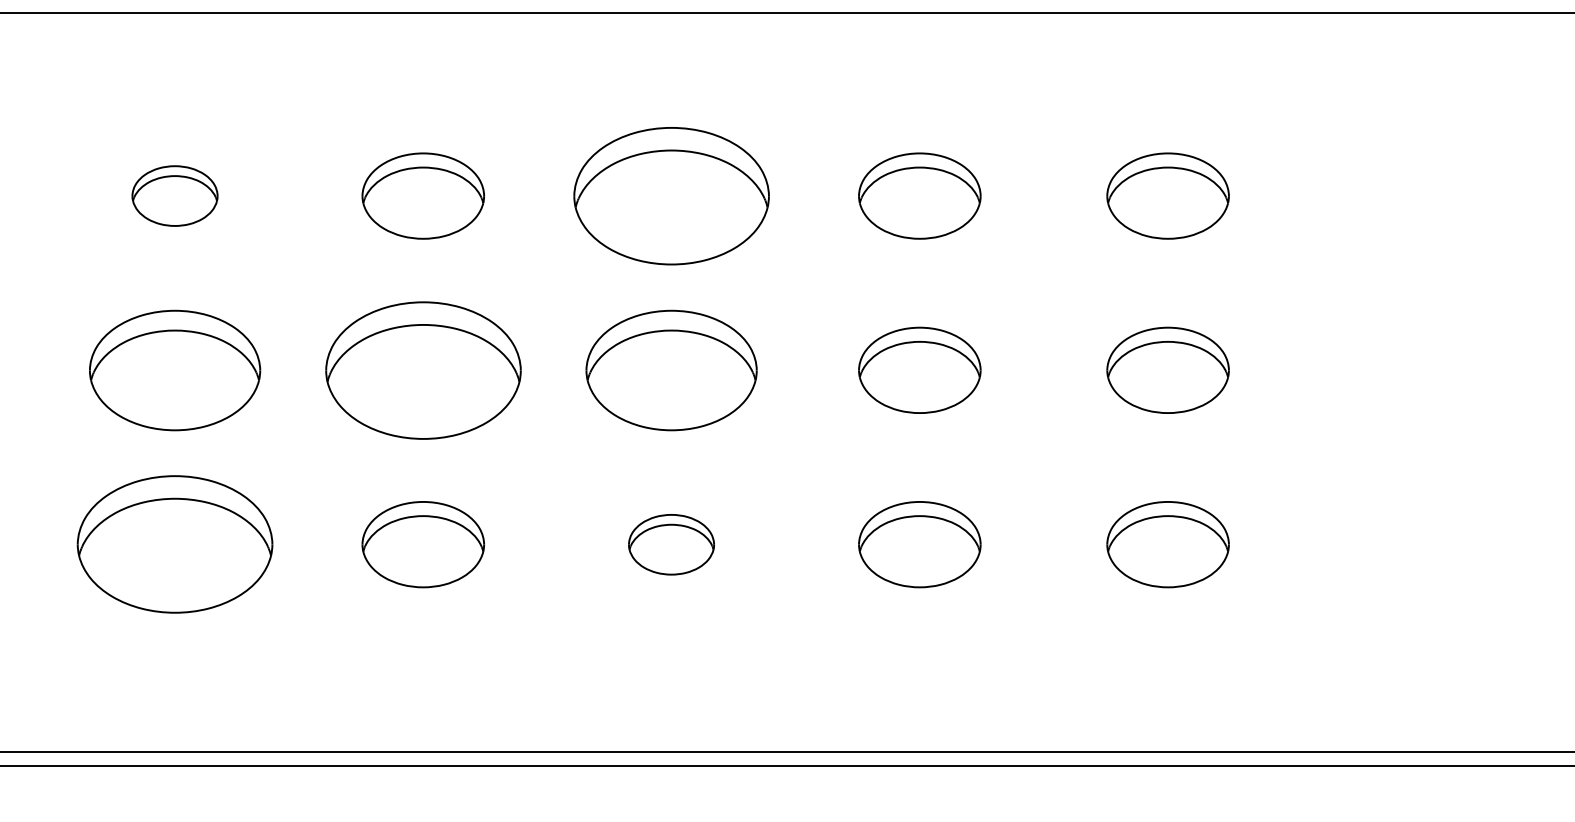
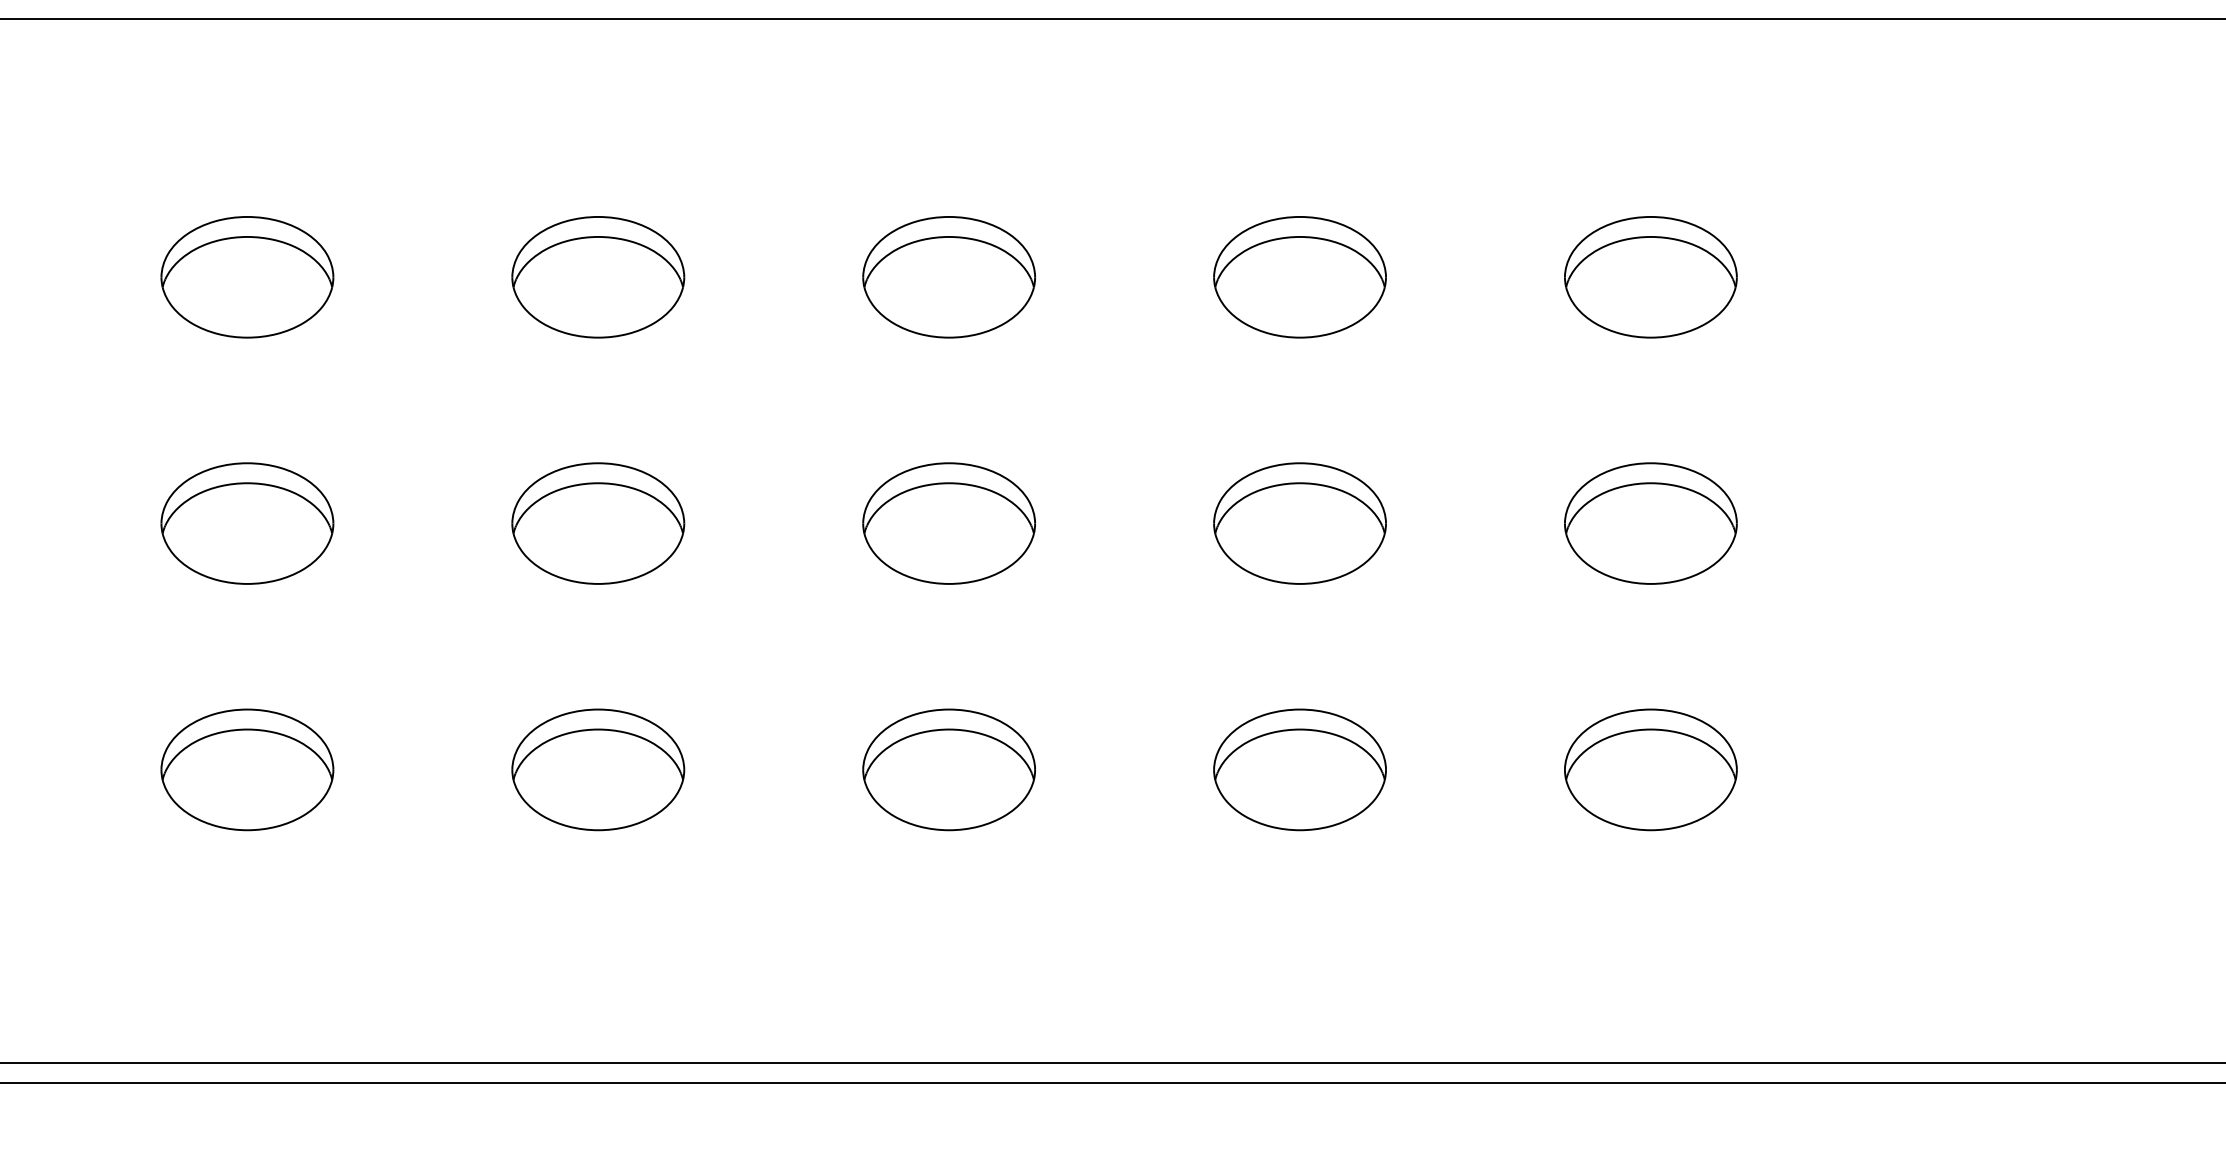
part: (174, 195) -> (246, 276), size x1.43
part: (671, 195) -> (949, 276), size x0.62
part: (174, 369) -> (246, 522), size x0.71
part: (422, 369) -> (597, 522), size x0.62
part: (671, 369) -> (949, 522), size x0.71
part: (174, 544) -> (246, 769), size x0.62
part: (671, 544) -> (949, 769), size x1.43

